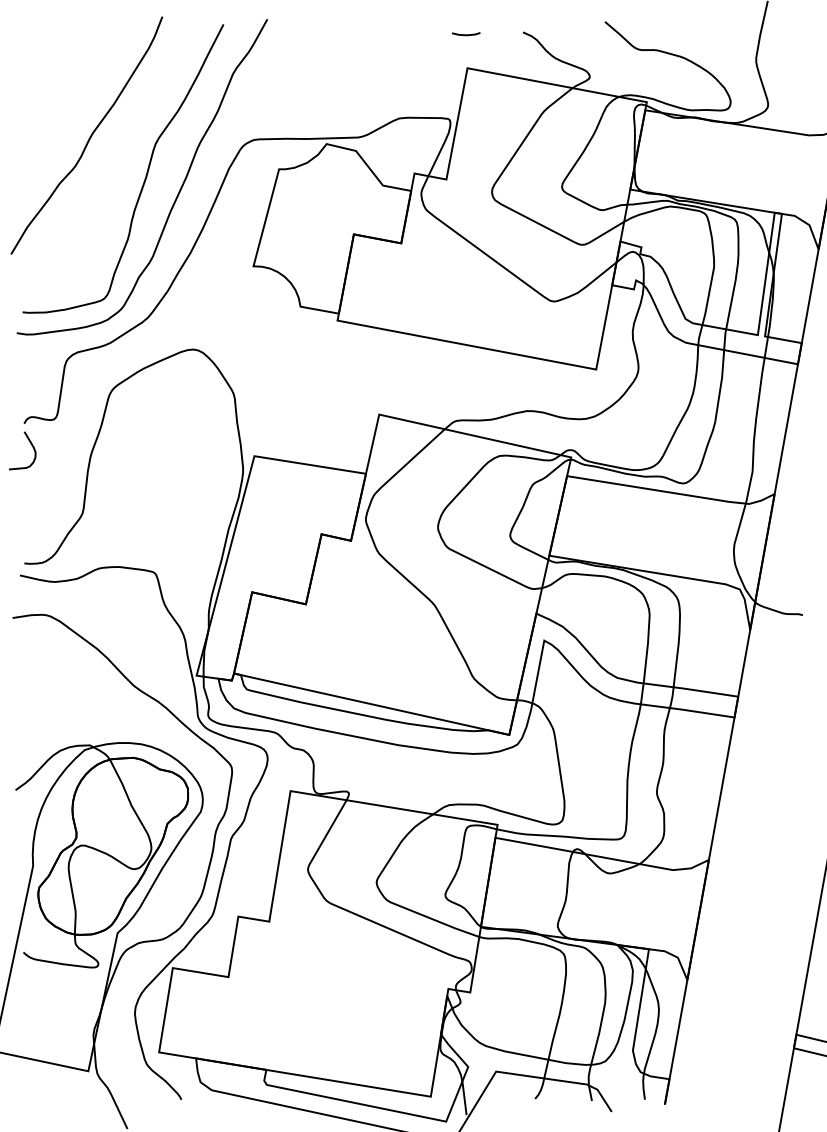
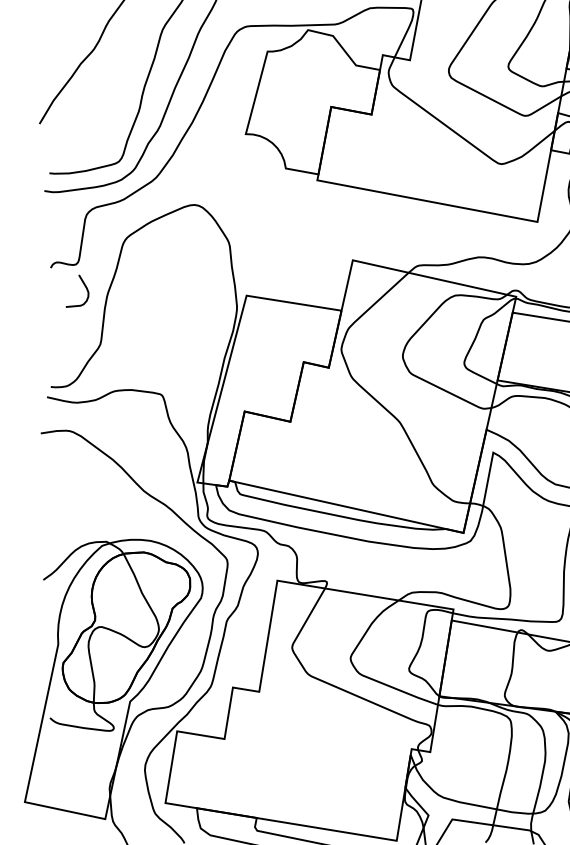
curve: (30, 444) -> (84, 285), moved

